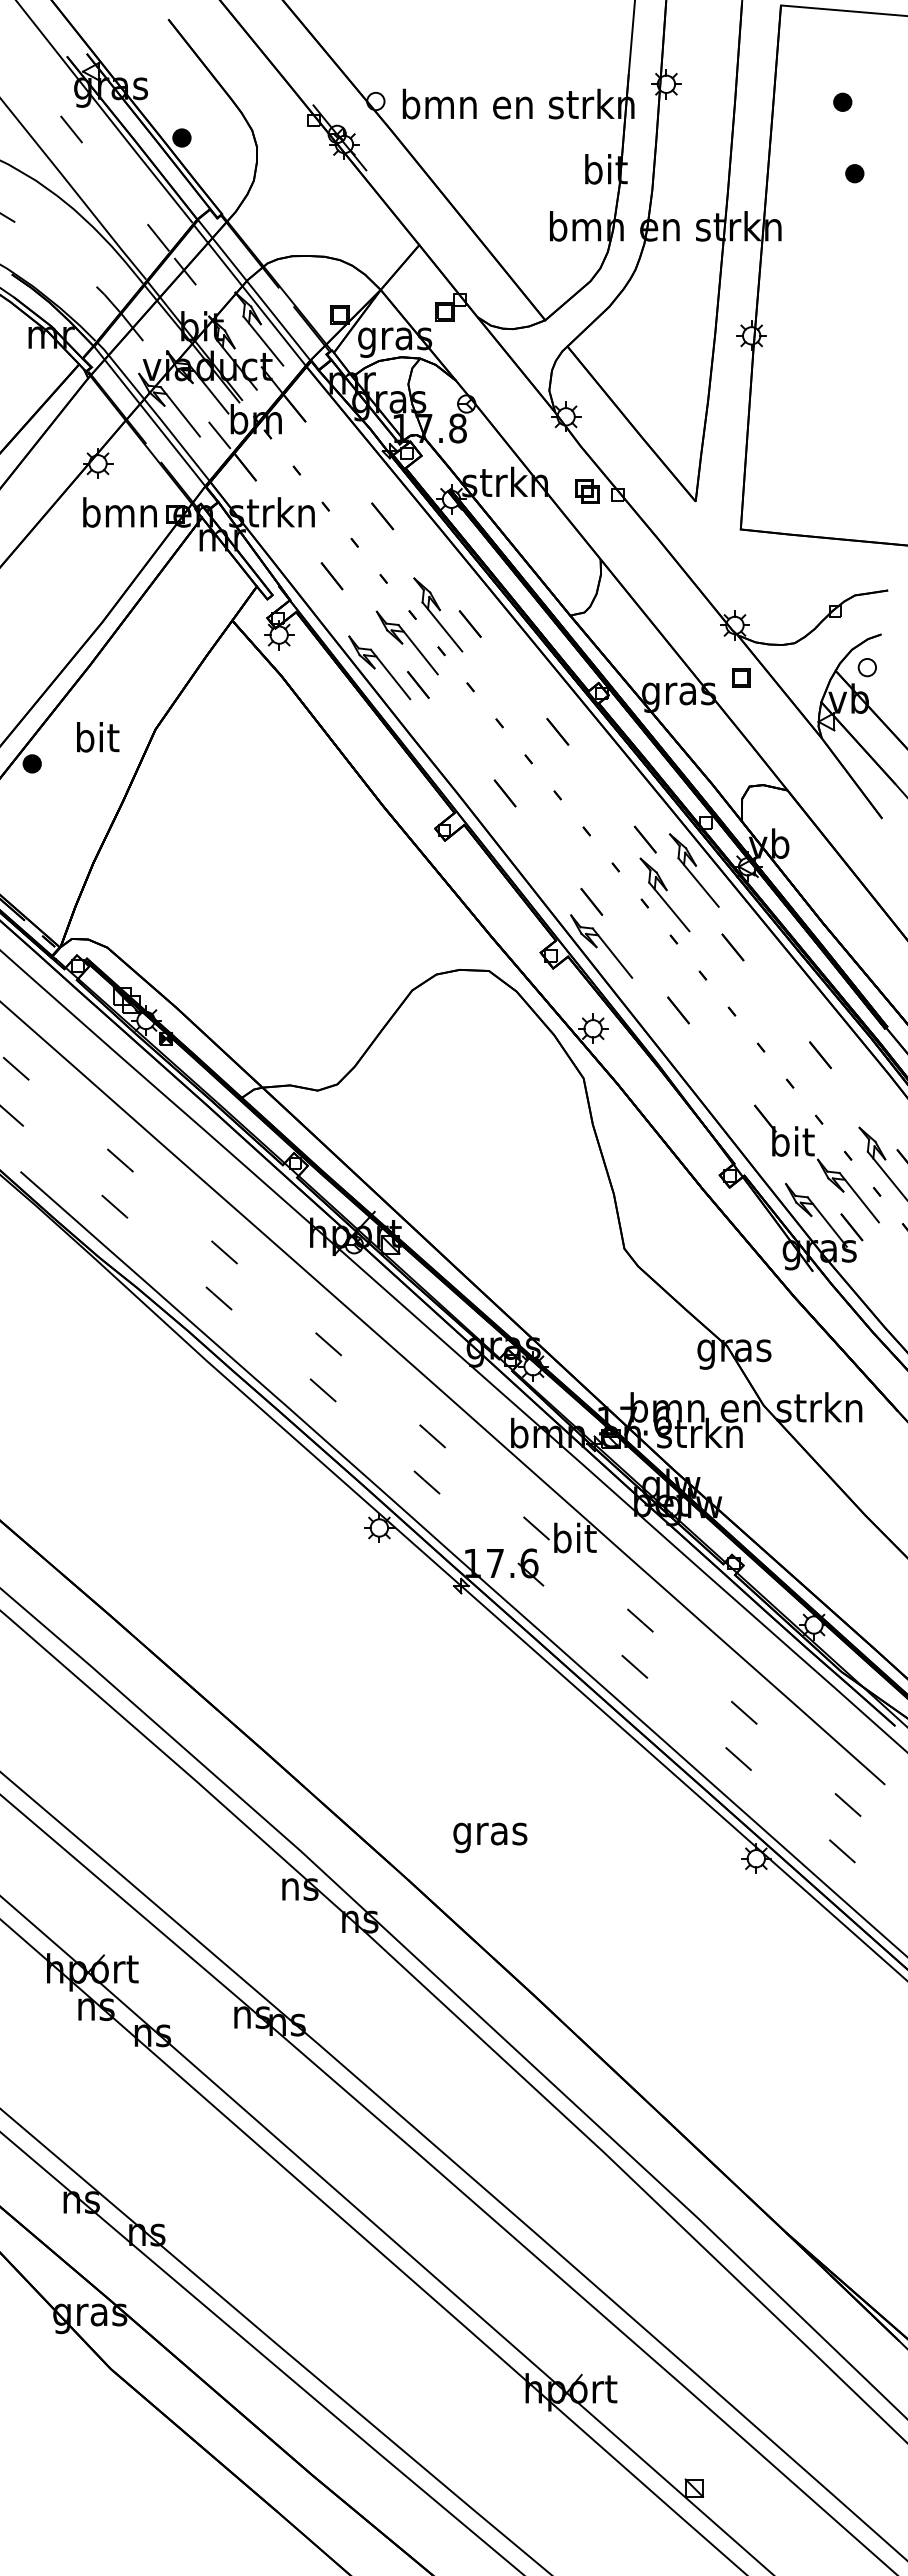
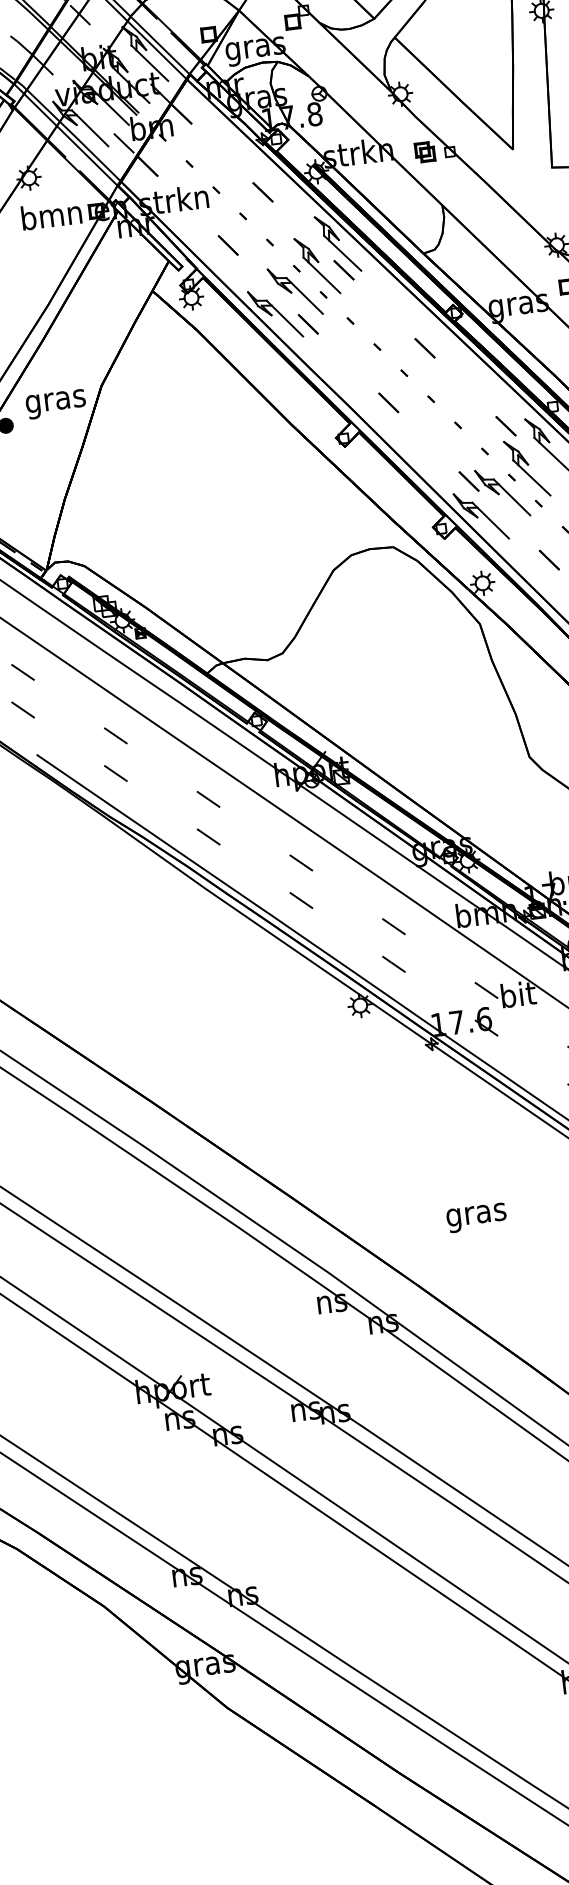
part: (466, 590) -> (337, 243), added
text: (97, 741) -> (56, 401), bit -> gras
part: (630, 921) -> (502, 493), added
text: (490, 1837) -> (476, 1217), moved

